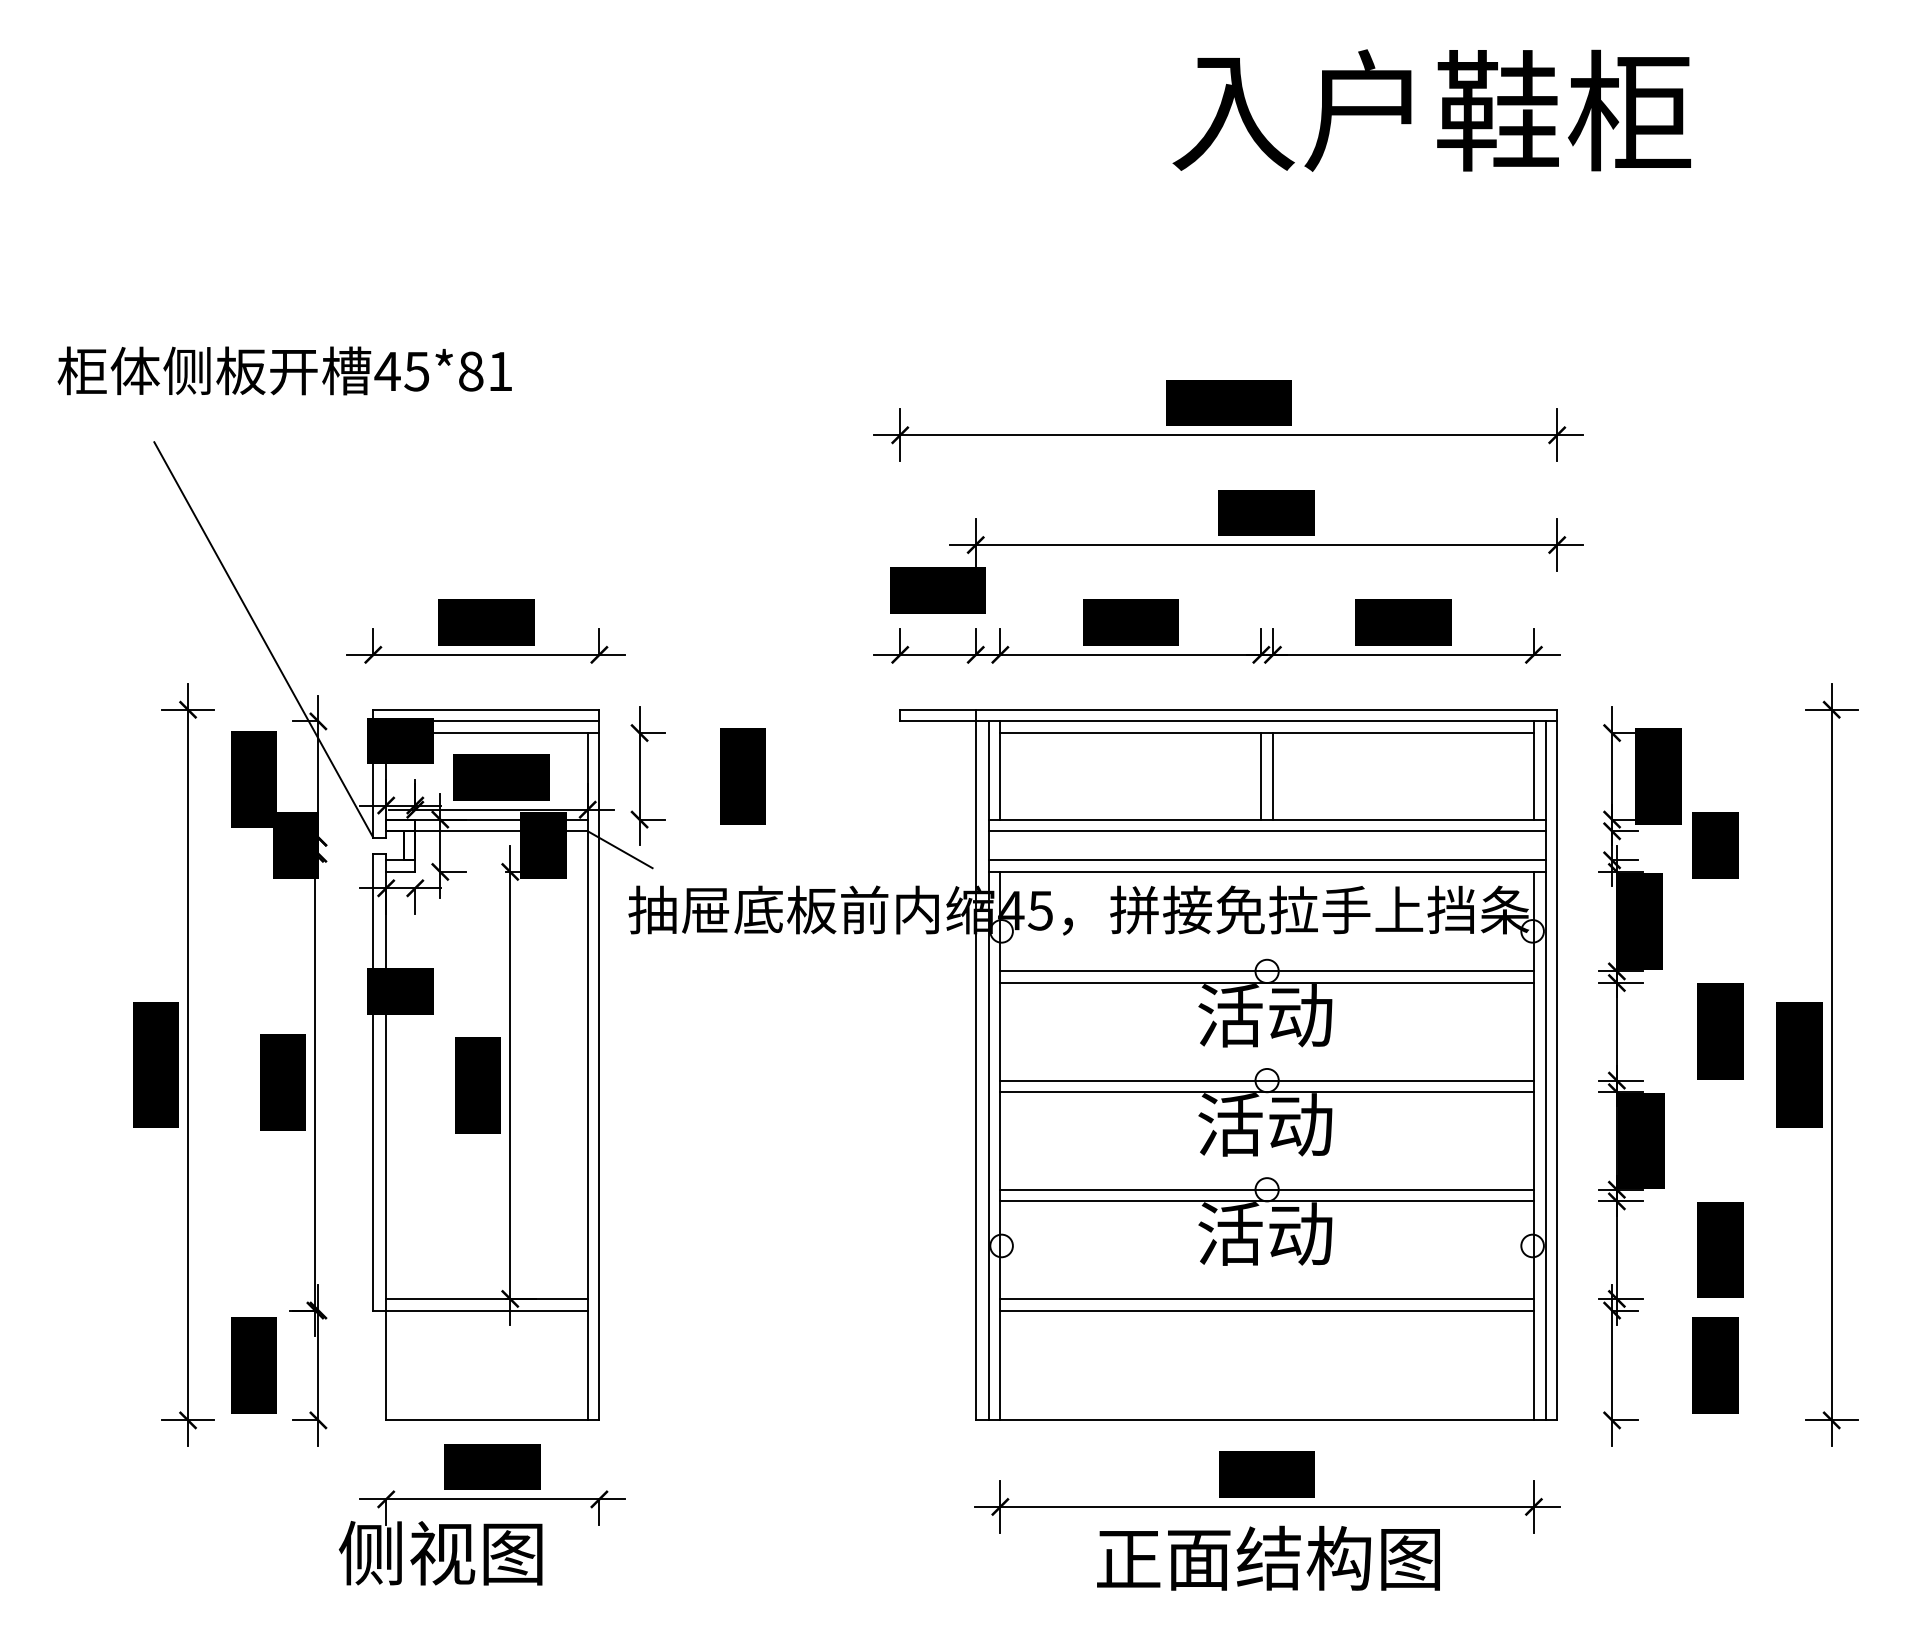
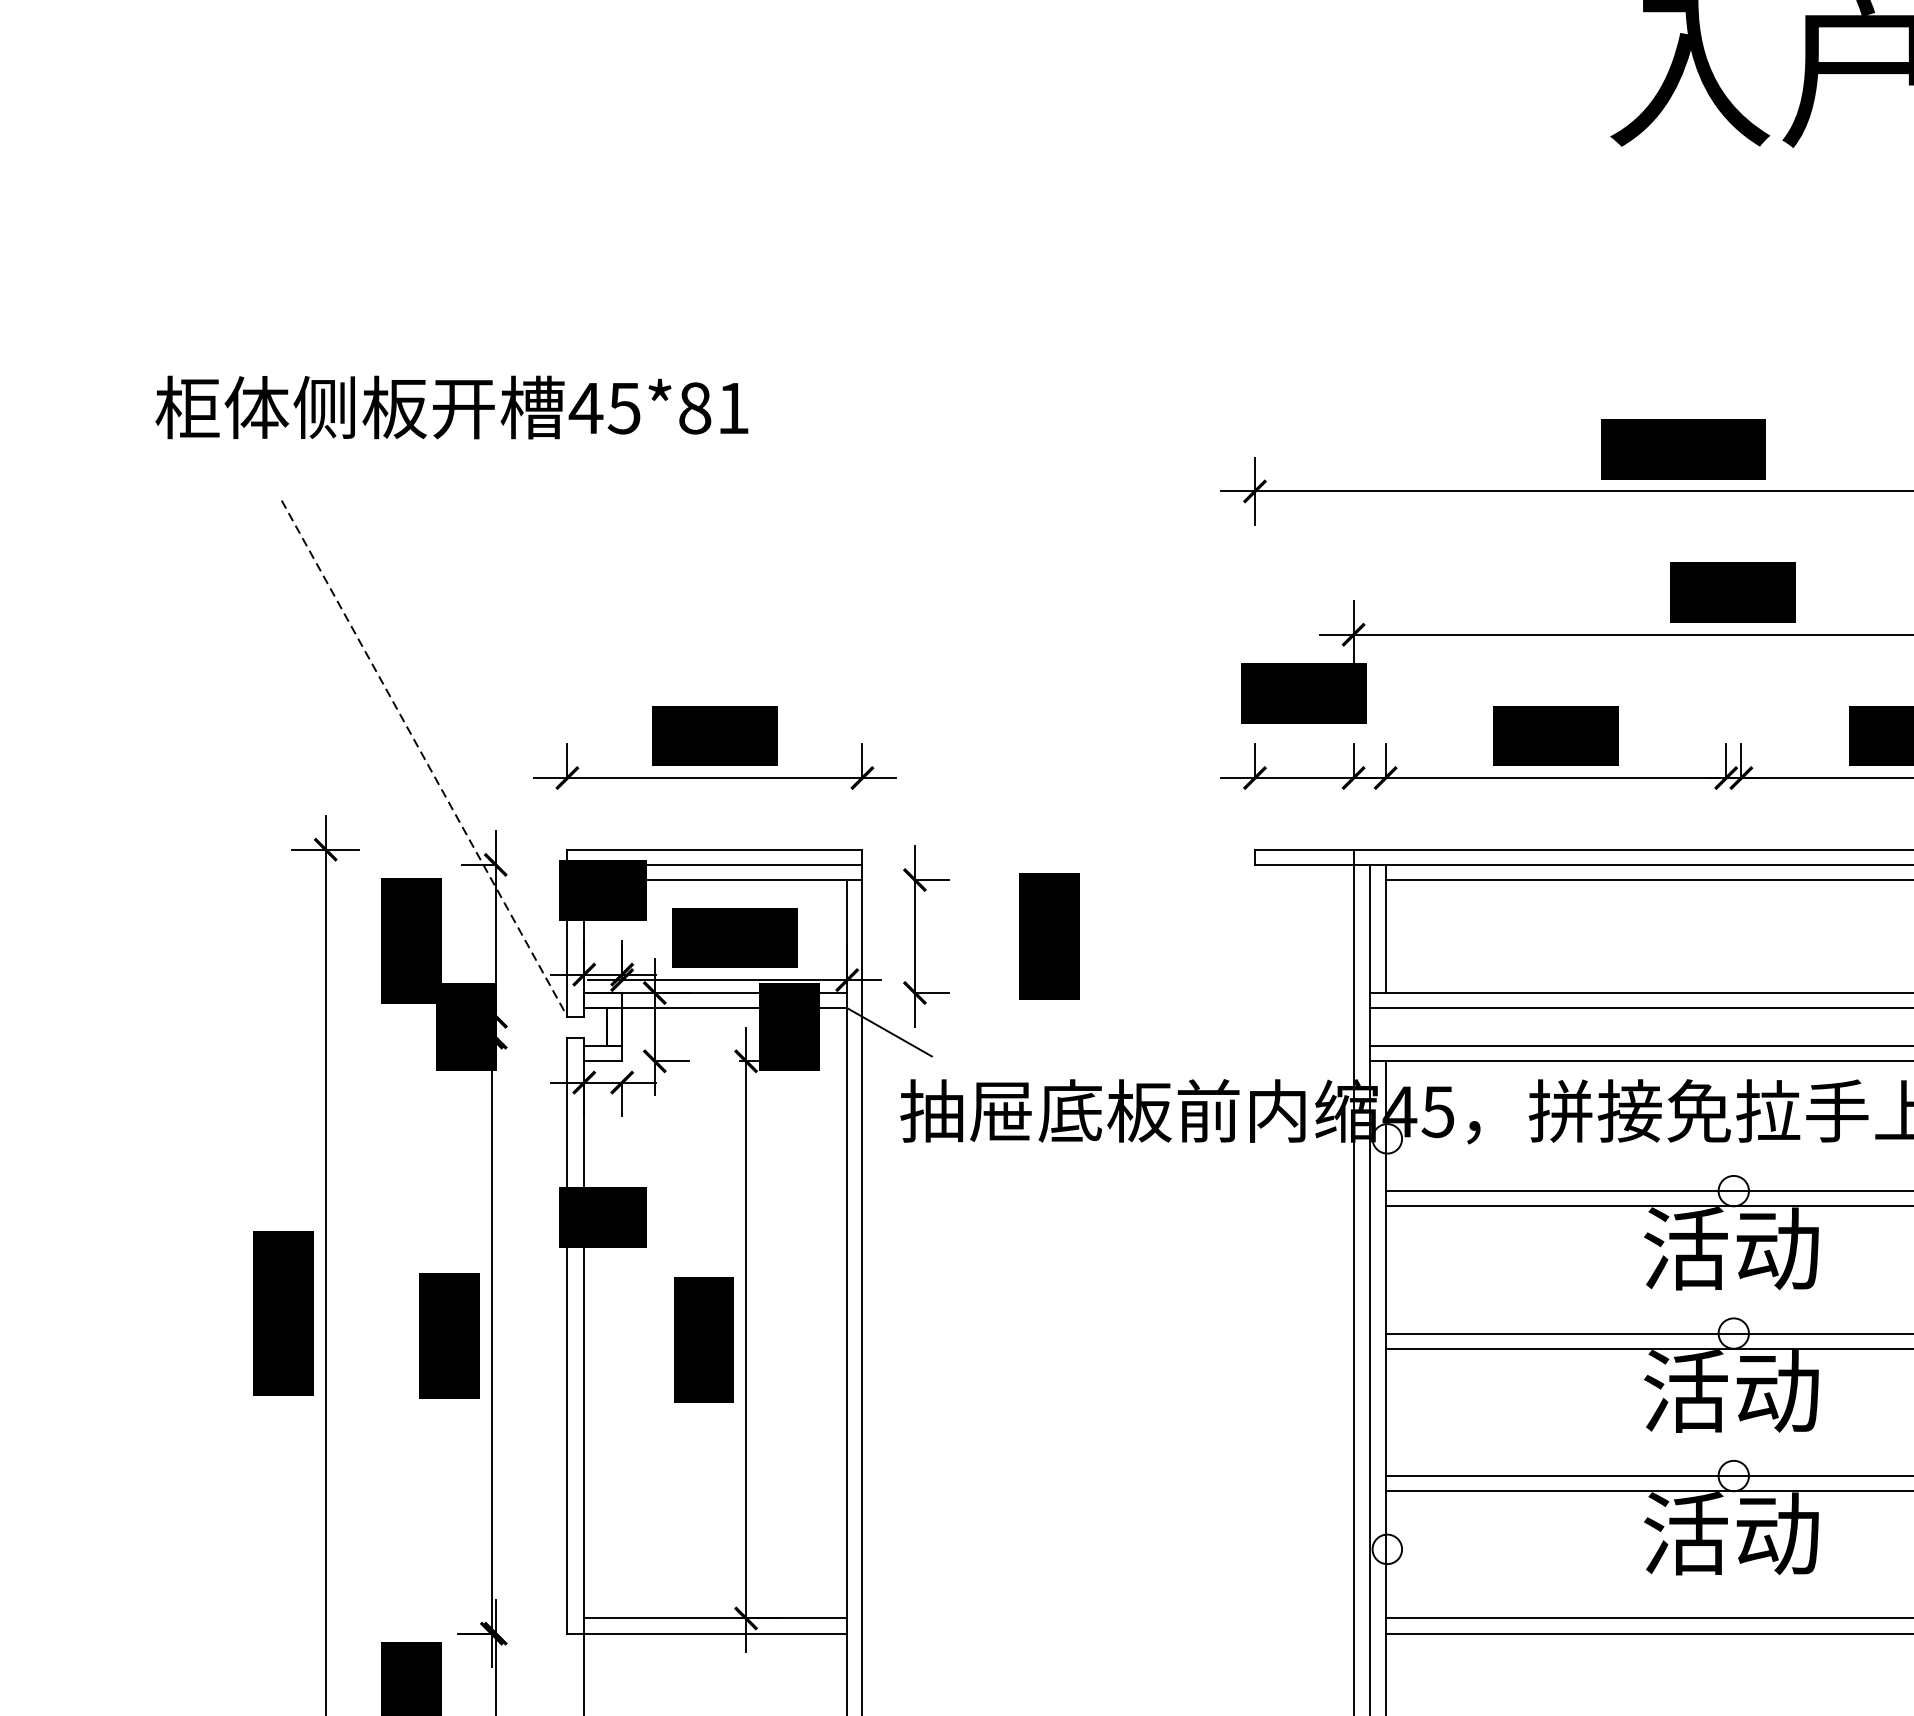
line: (264, 640) -> (425, 759), solid -> dashed
line: (1261, 776) -> (1726, 936), removed
line: (1272, 776) -> (1740, 936), removed

